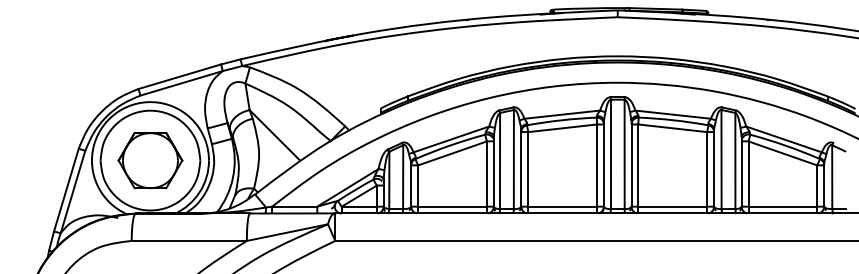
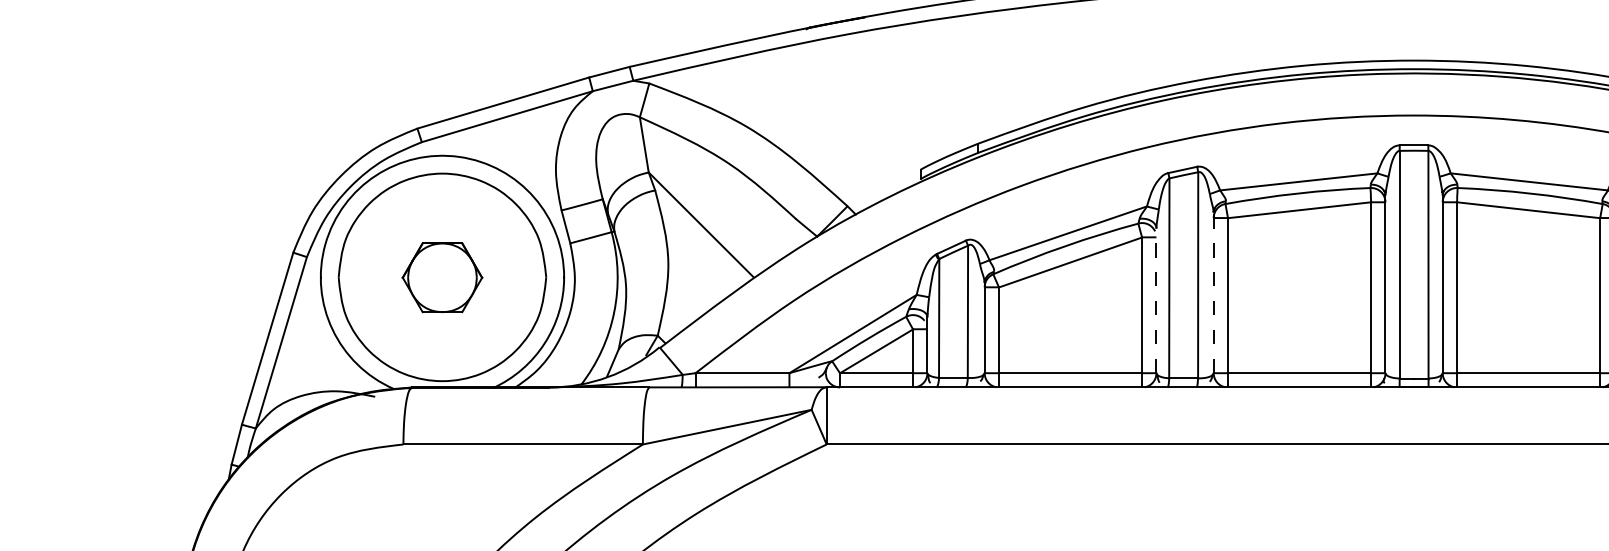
part: (150, 160) -> (442, 277), size x0.6
line: (521, 168) -> (1213, 293), solid -> dashed
line: (493, 171) -> (1155, 300), solid -> dashed

